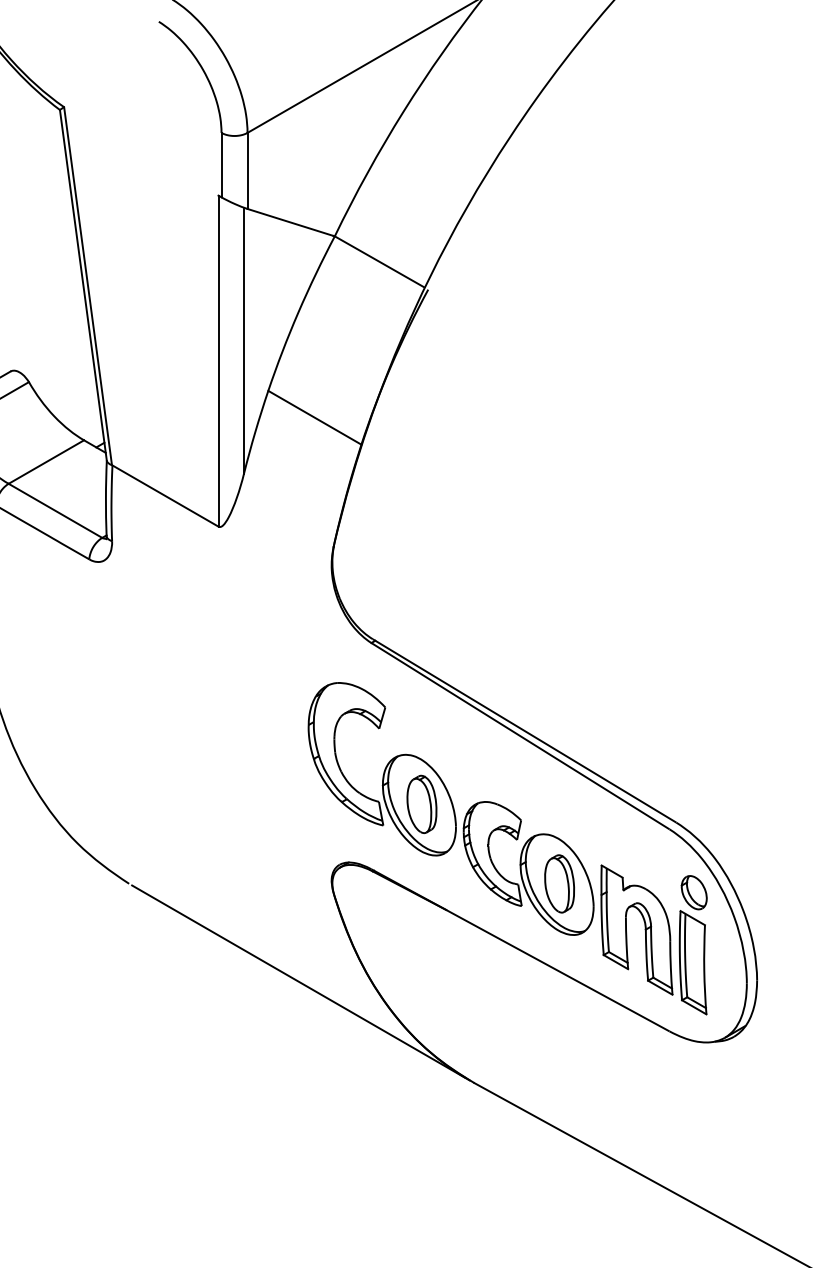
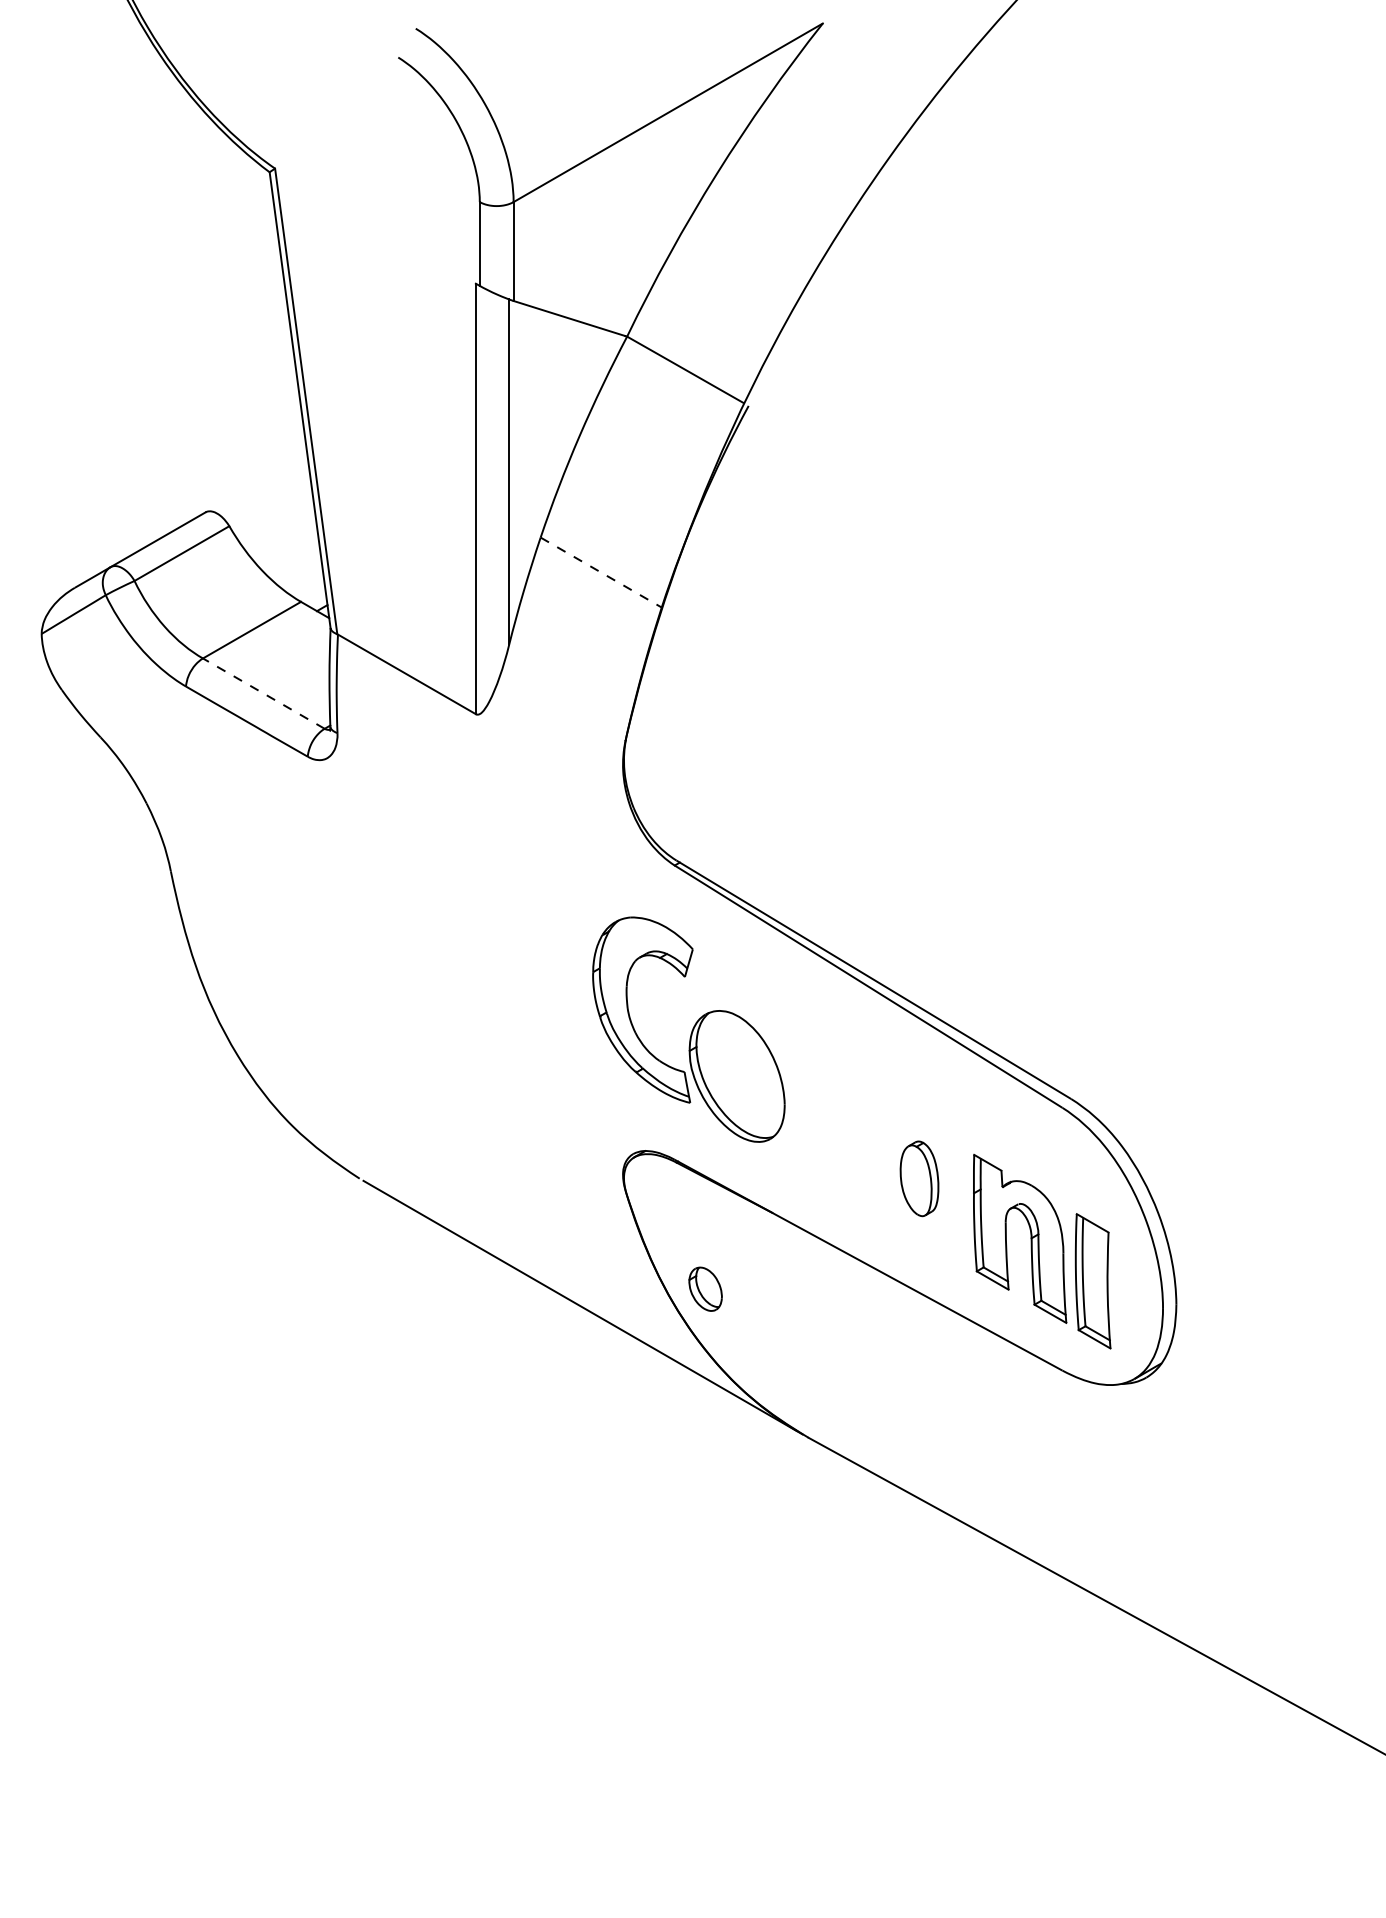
line: (315, 417) -> (601, 572), solid -> dashed
line: (55, 510) -> (263, 693), solid -> dashed
part: (421, 804) -> (740, 1075), removed
part: (528, 868) -> (878, 1158), removed
part: (694, 892) -> (705, 1288), moved

